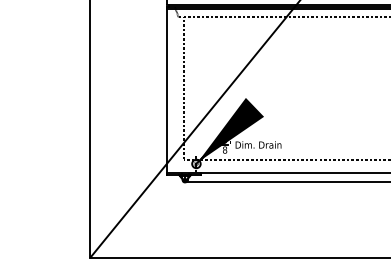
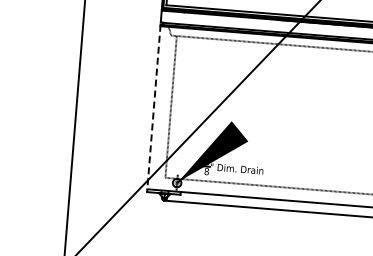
line: (167, 91) -> (154, 108), solid -> dashed

